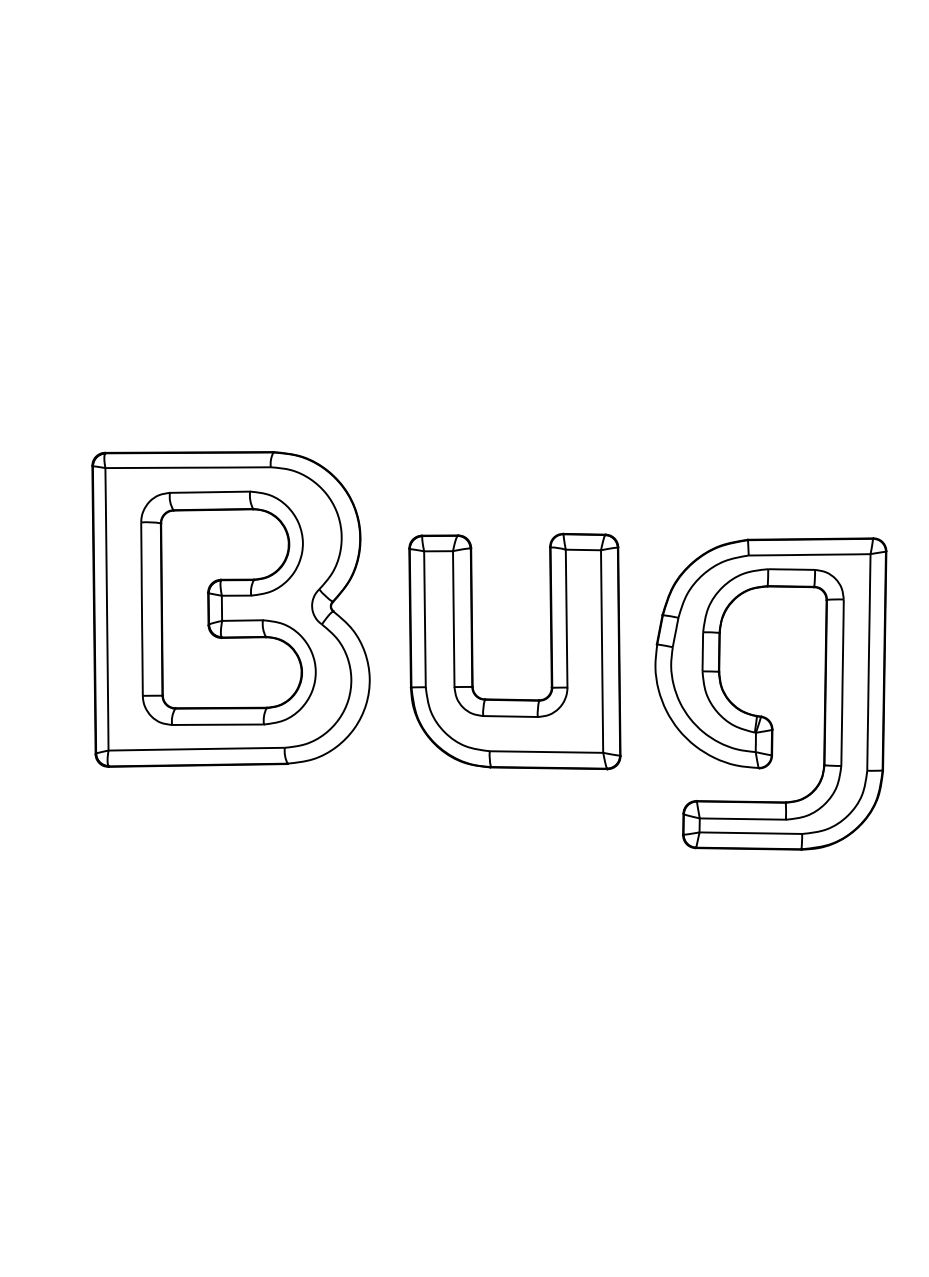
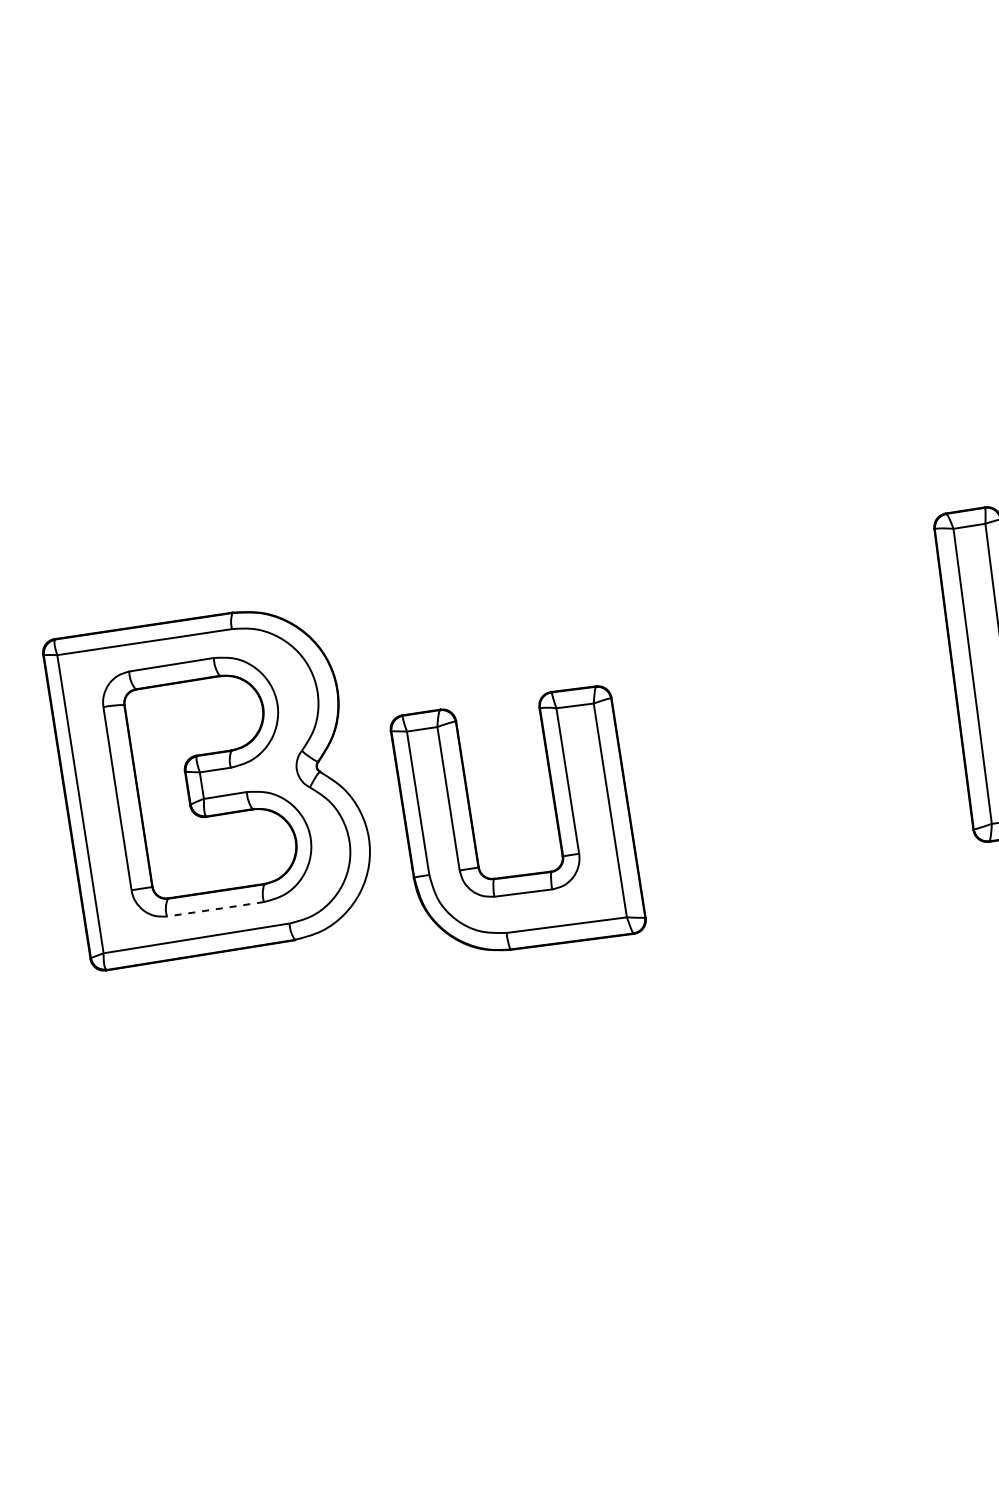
part: (550, 646) -> (554, 812), moved
part: (761, 715) -> (788, 816), removed
line: (218, 724) -> (215, 909), solid -> dashed

